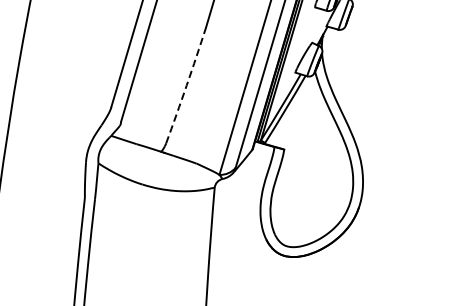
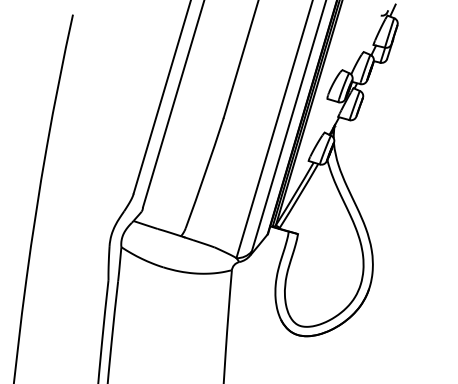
arc: (186, 85) -> (205, 173), dashed -> solid

